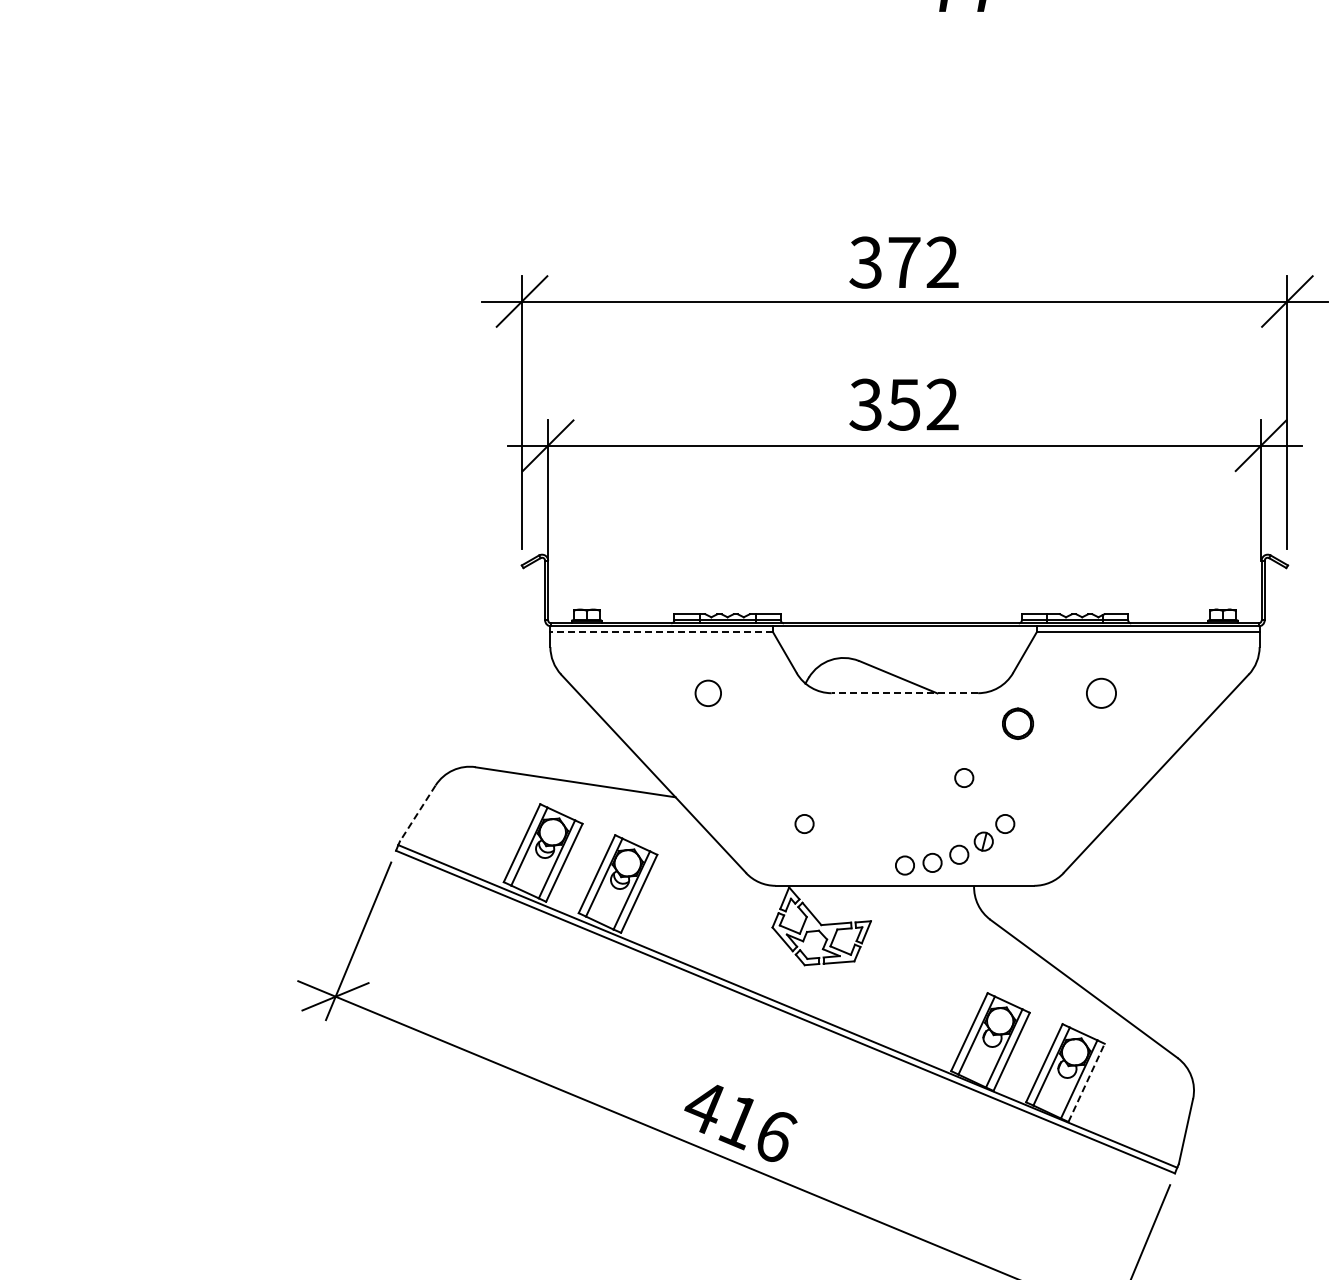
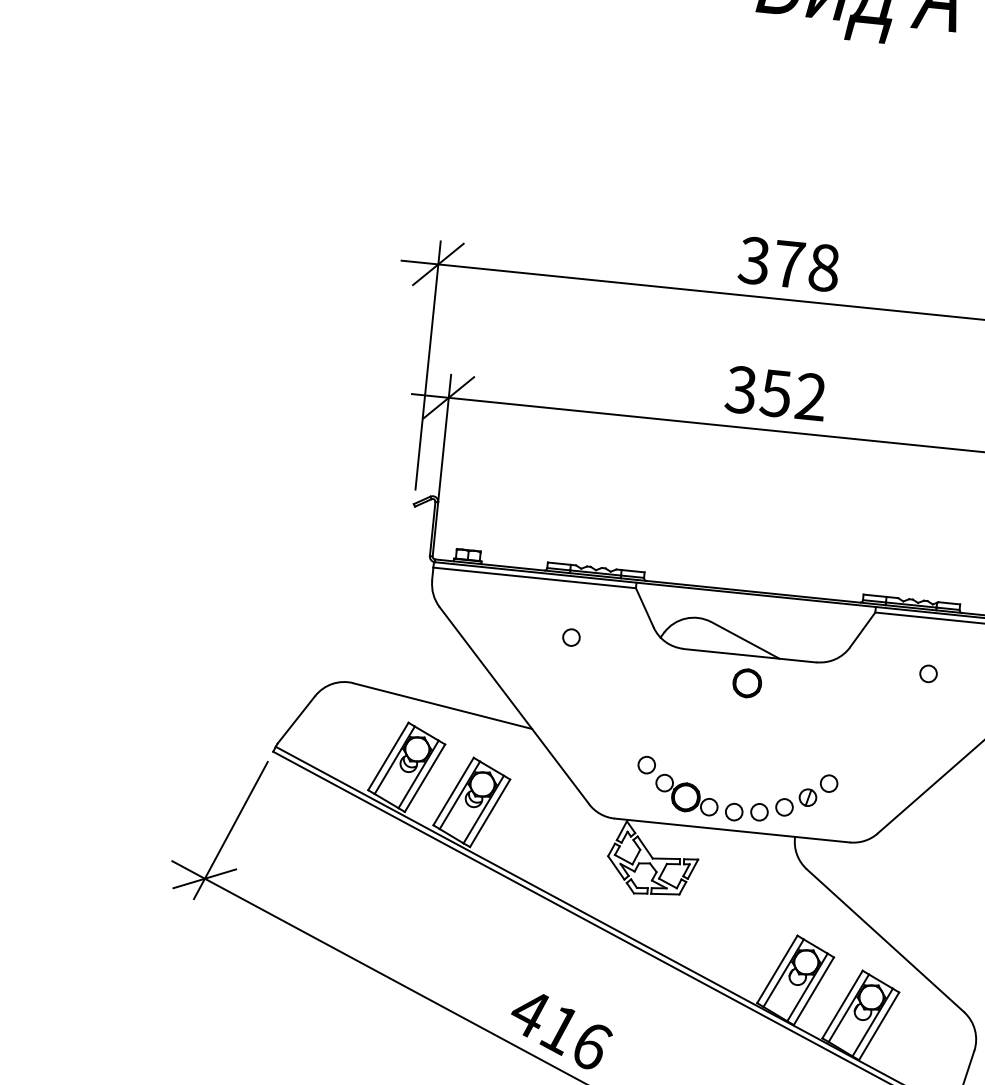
text: (942, 262) -> (823, 267), 372 -> 378
line: (661, 632) -> (534, 577), dashed -> solid
circle: (708, 693) -> (571, 637), size x0.71
line: (904, 693) -> (749, 655), dashed -> solid
circle: (1101, 693) -> (928, 673), size x0.62
part: (1017, 723) -> (746, 683), moved
circle: (964, 777) -> (796, 737), removed
line: (417, 813) -> (296, 719), dashed -> solid
part: (851, 851) -> (686, 794), added
line: (1086, 1082) -> (879, 1025), dashed -> solid

